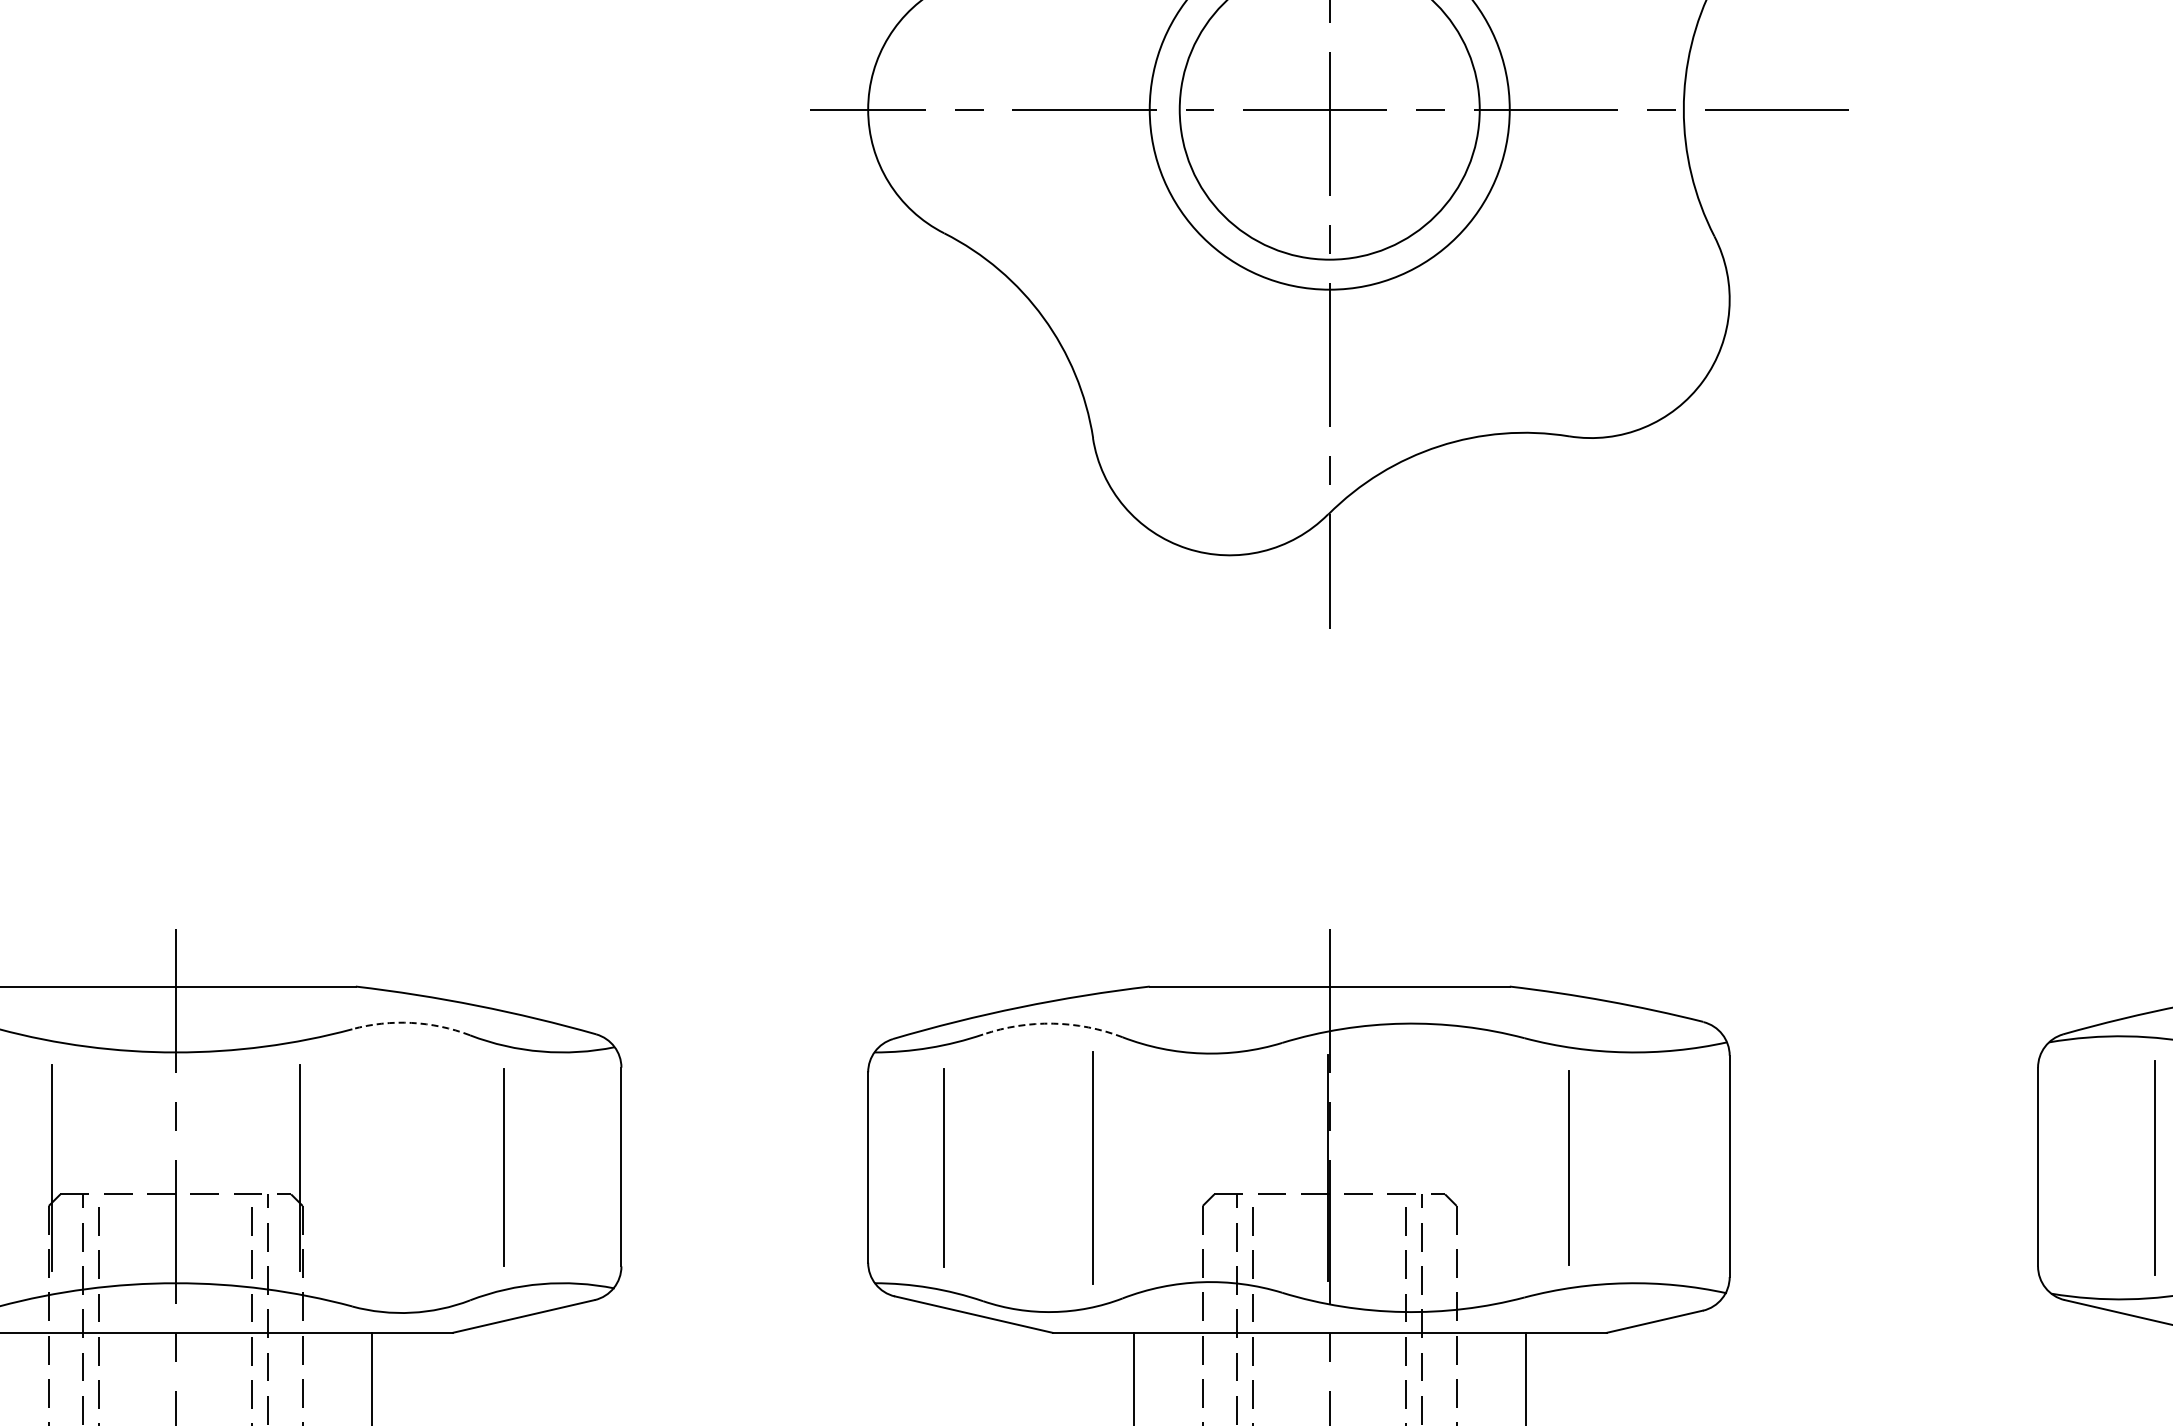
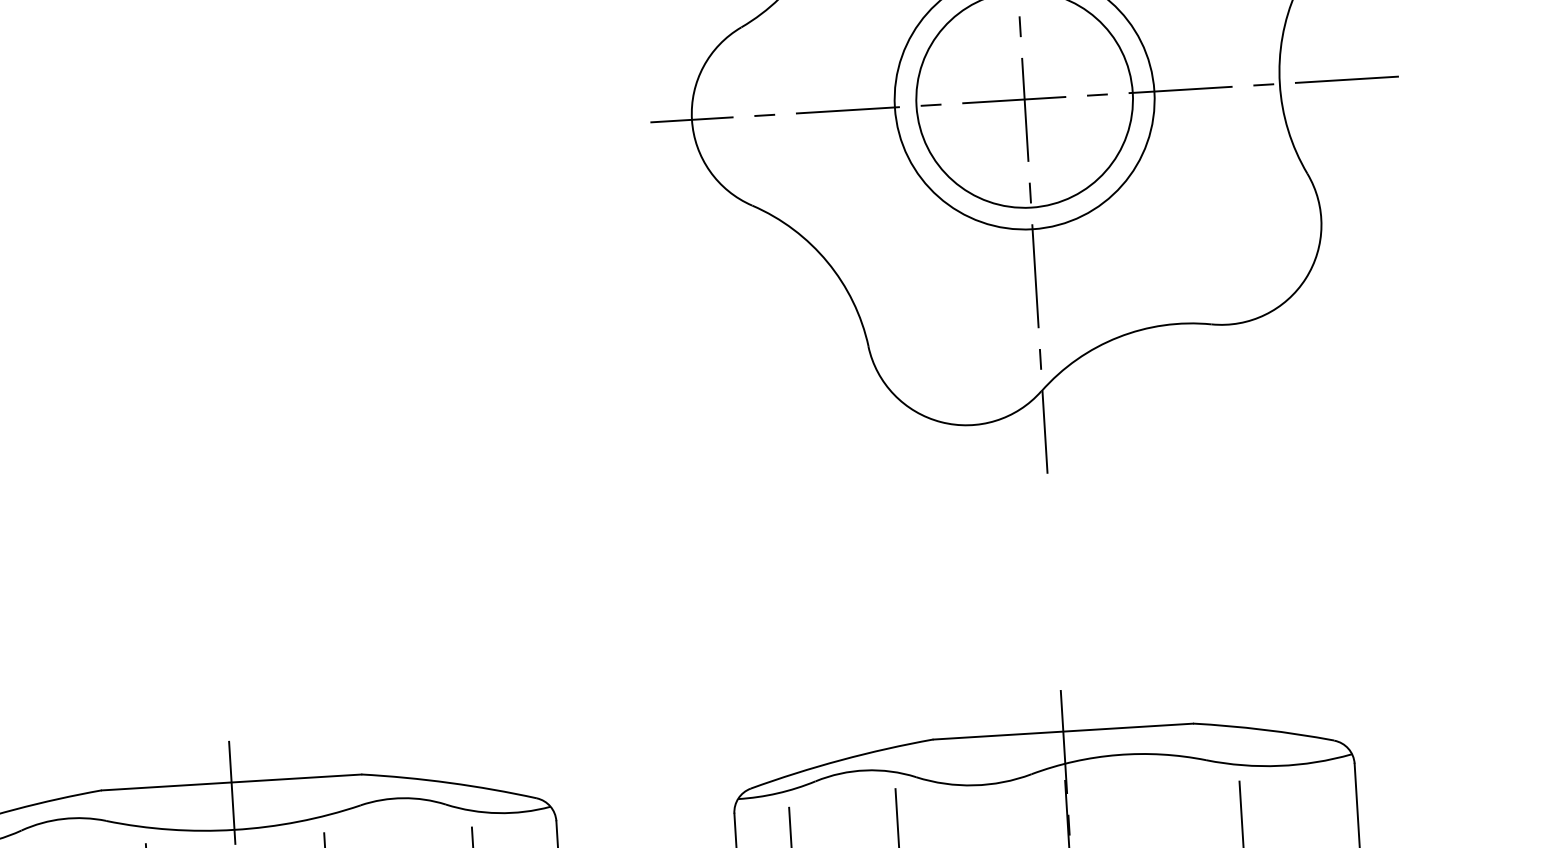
arc: (411, 1022) -> (403, 797), dashed -> solid
arc: (1053, 1023) -> (865, 770), dashed -> solid

